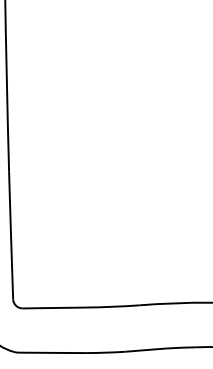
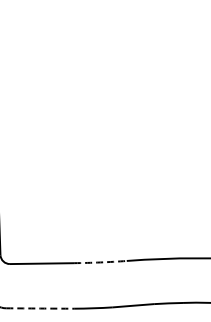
arc: (113, 306) -> (100, 262), solid -> dashed
arc: (52, 352) -> (39, 308), solid -> dashed

